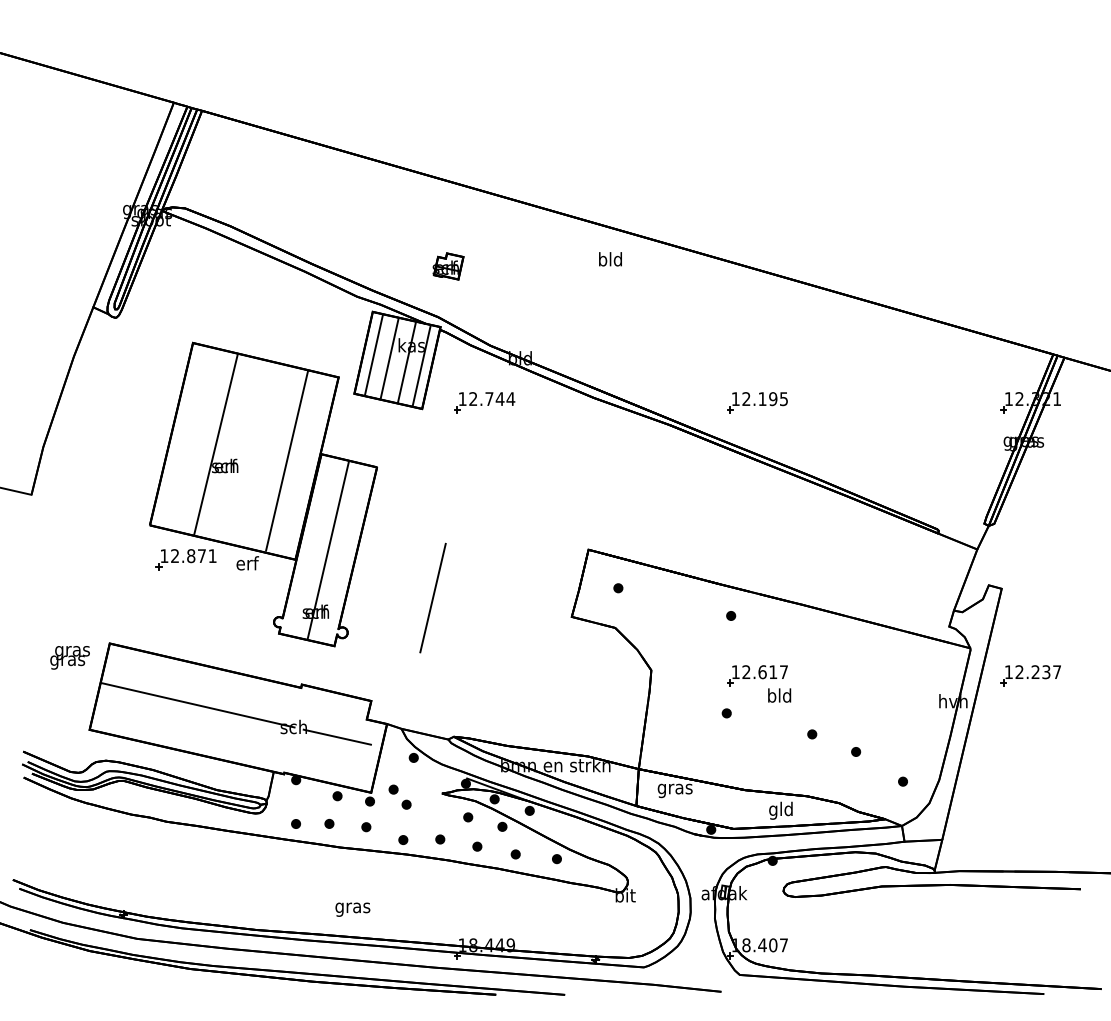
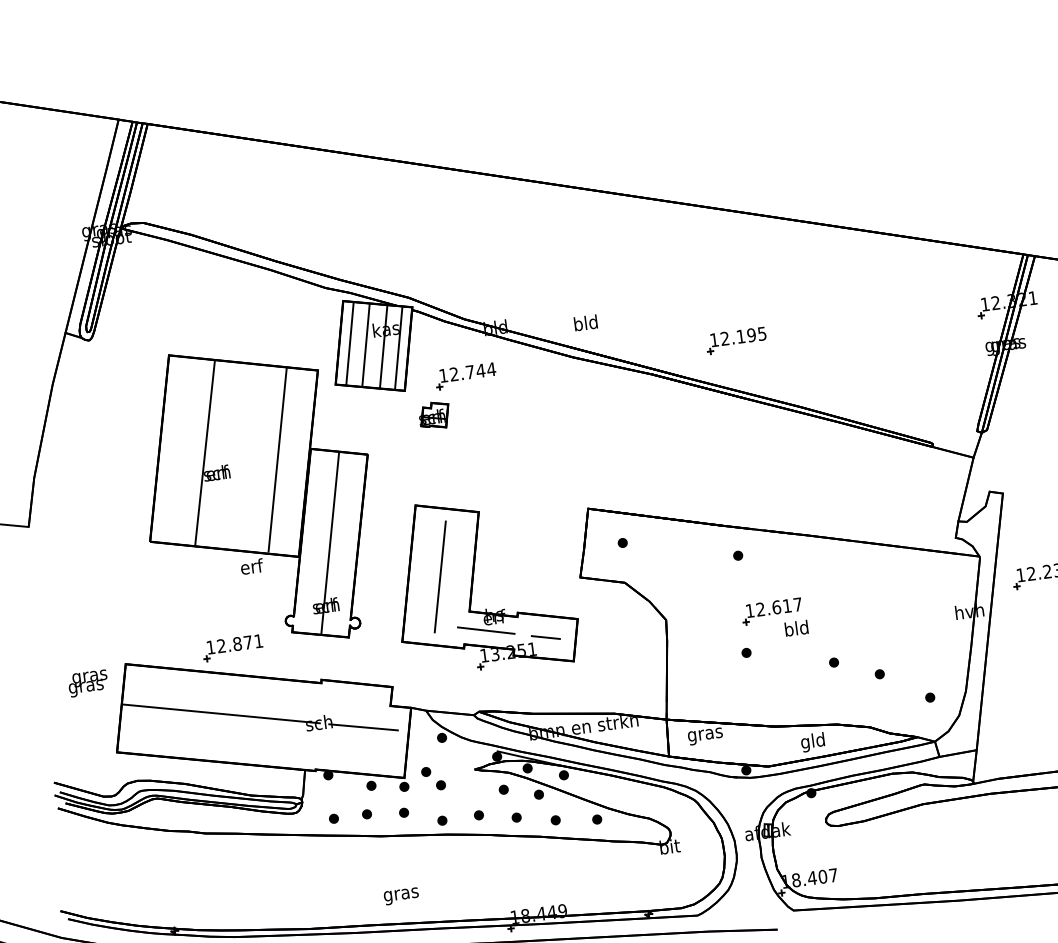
text: (610, 259) -> (585, 323), moved
part: (448, 266) -> (434, 415), moved
part: (185, 559) -> (232, 648), moved
part: (465, 607) -> (473, 582), added

